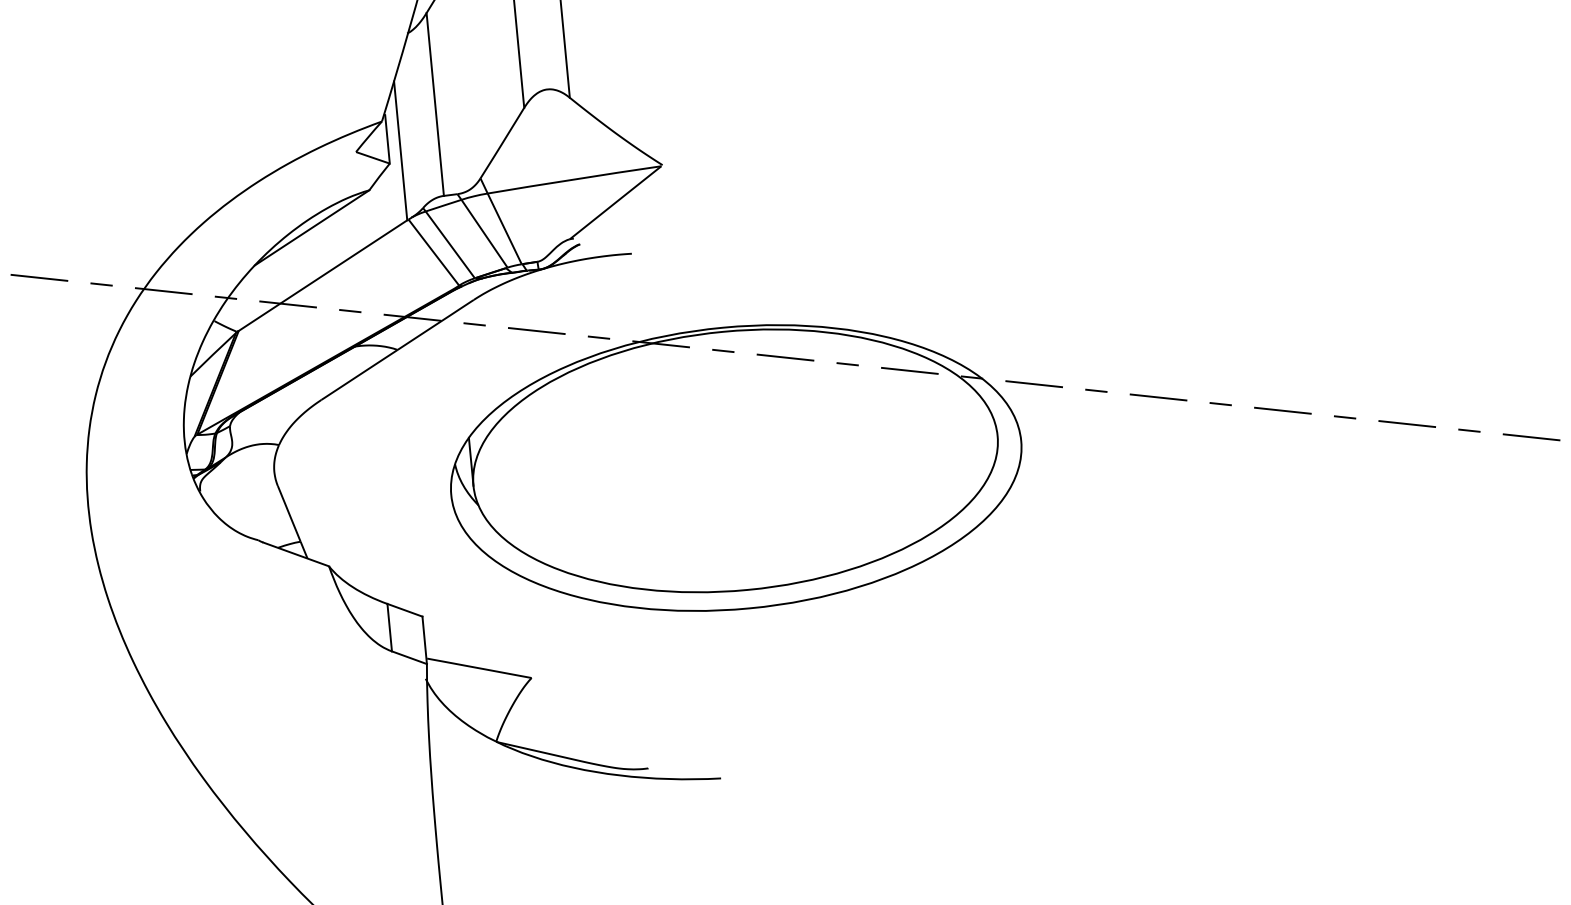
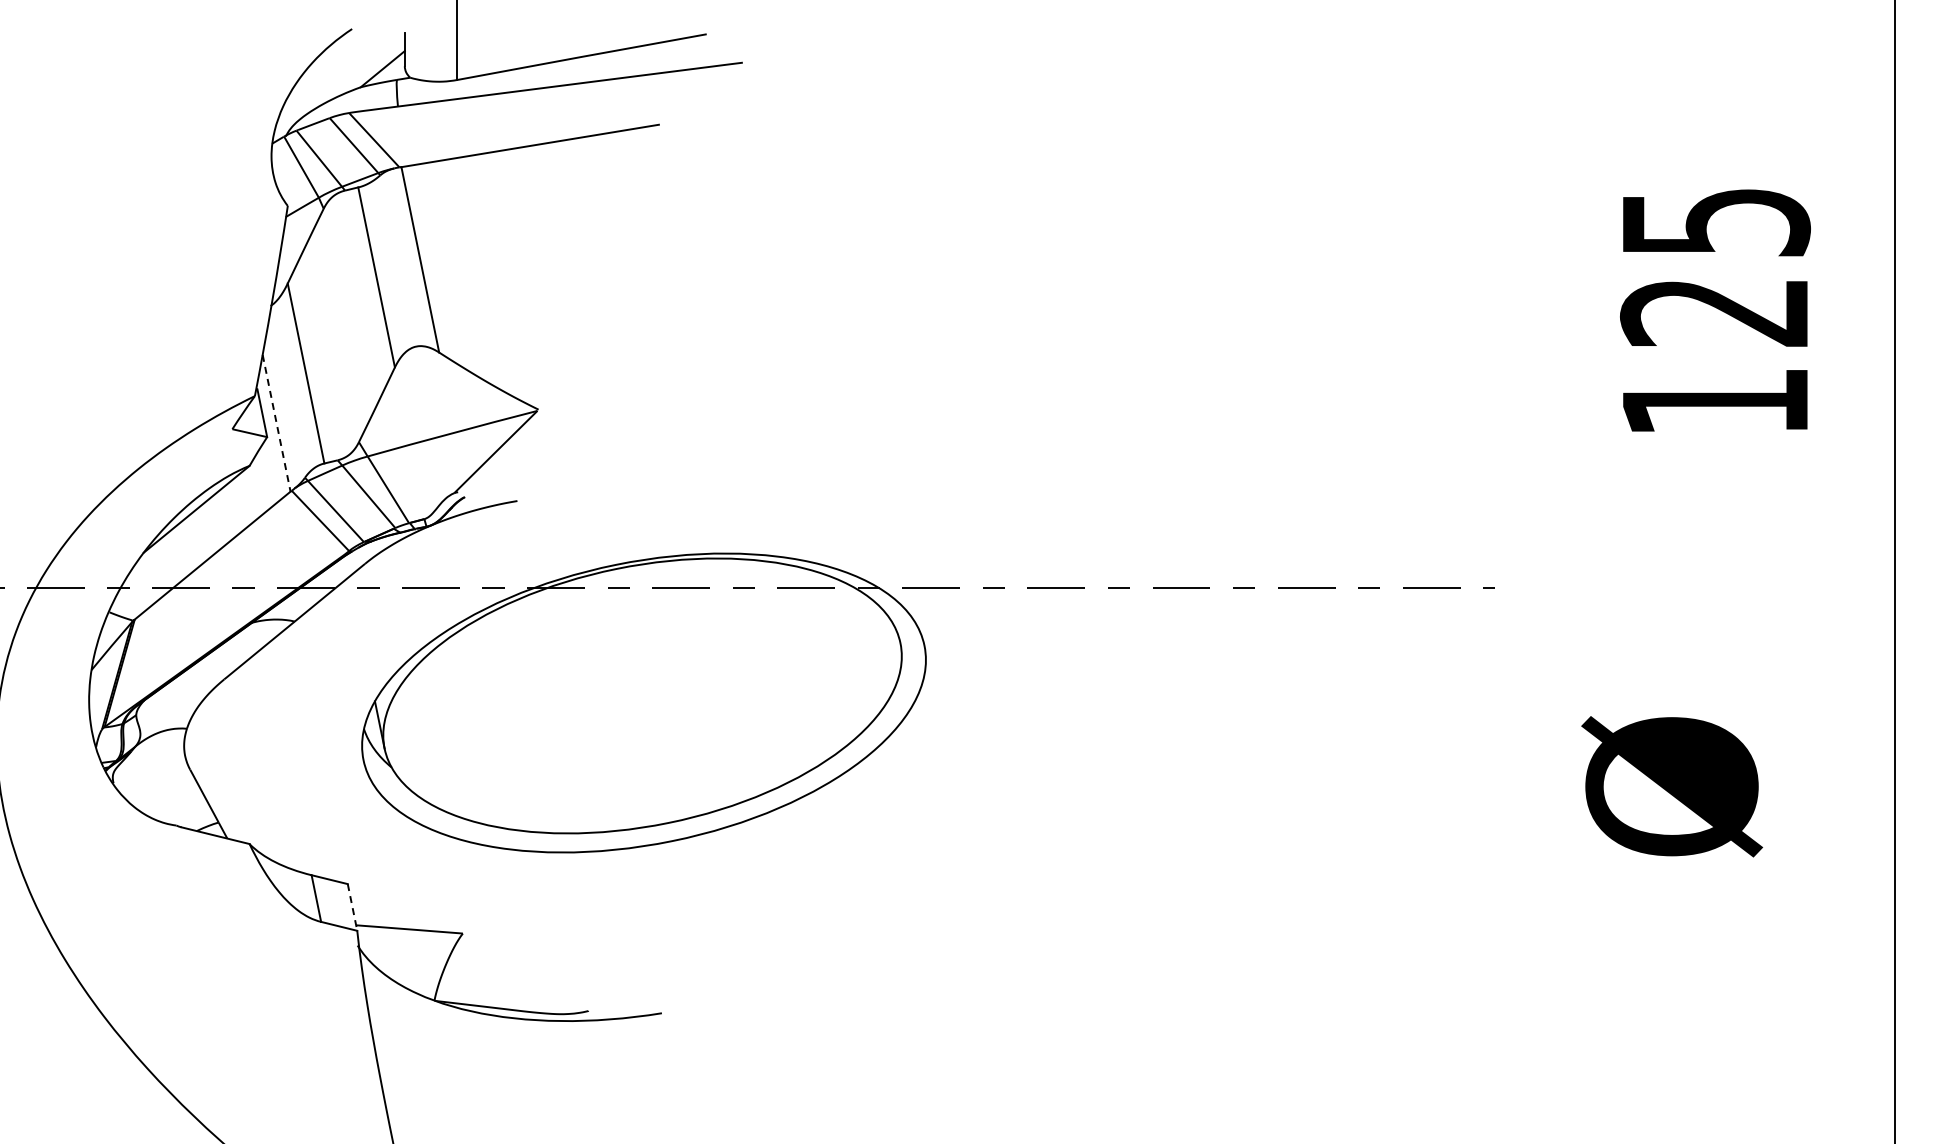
line: (400, 151) -> (276, 423), solid -> dashed
line: (424, 640) -> (352, 907), solid -> dashed

